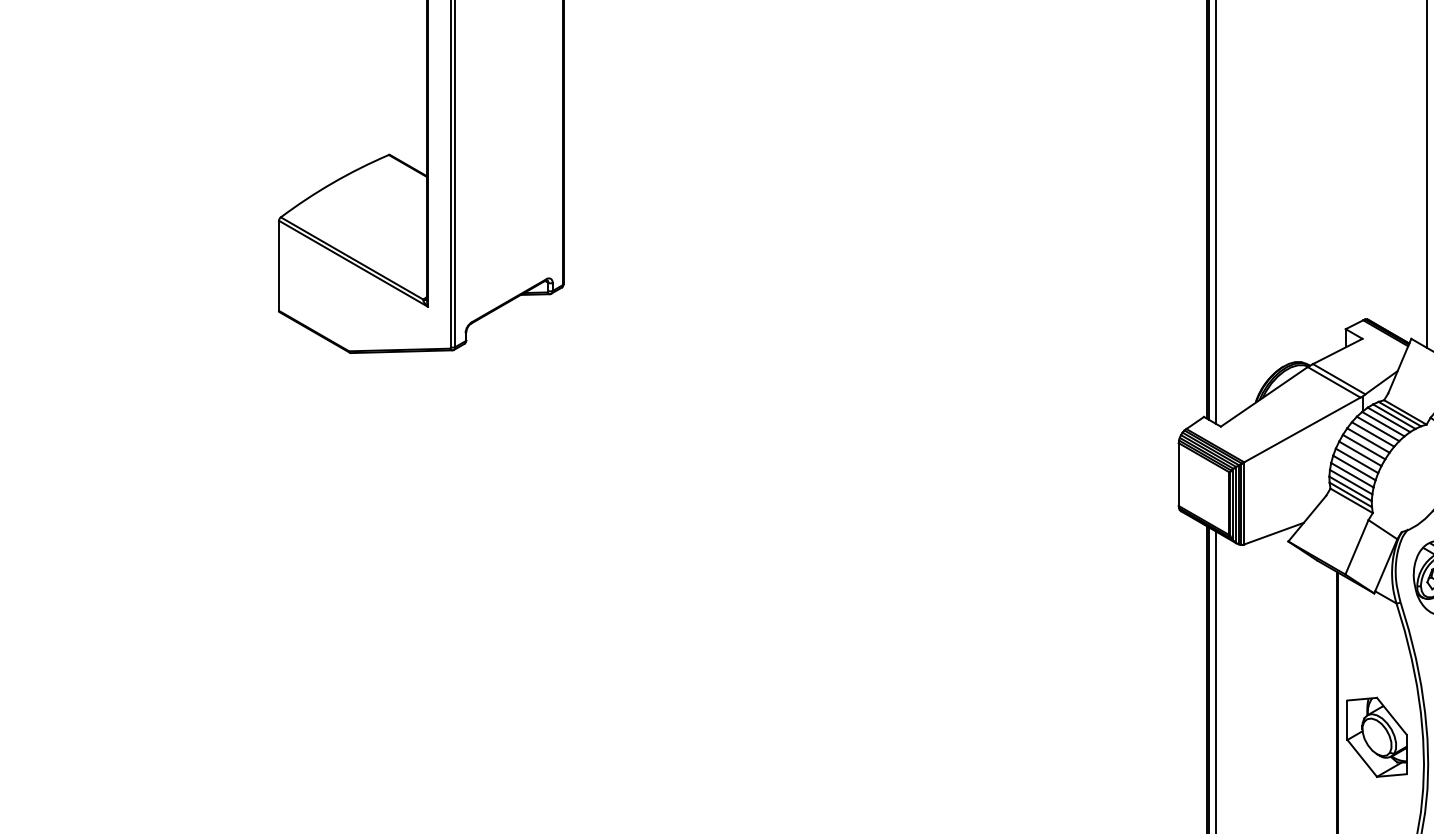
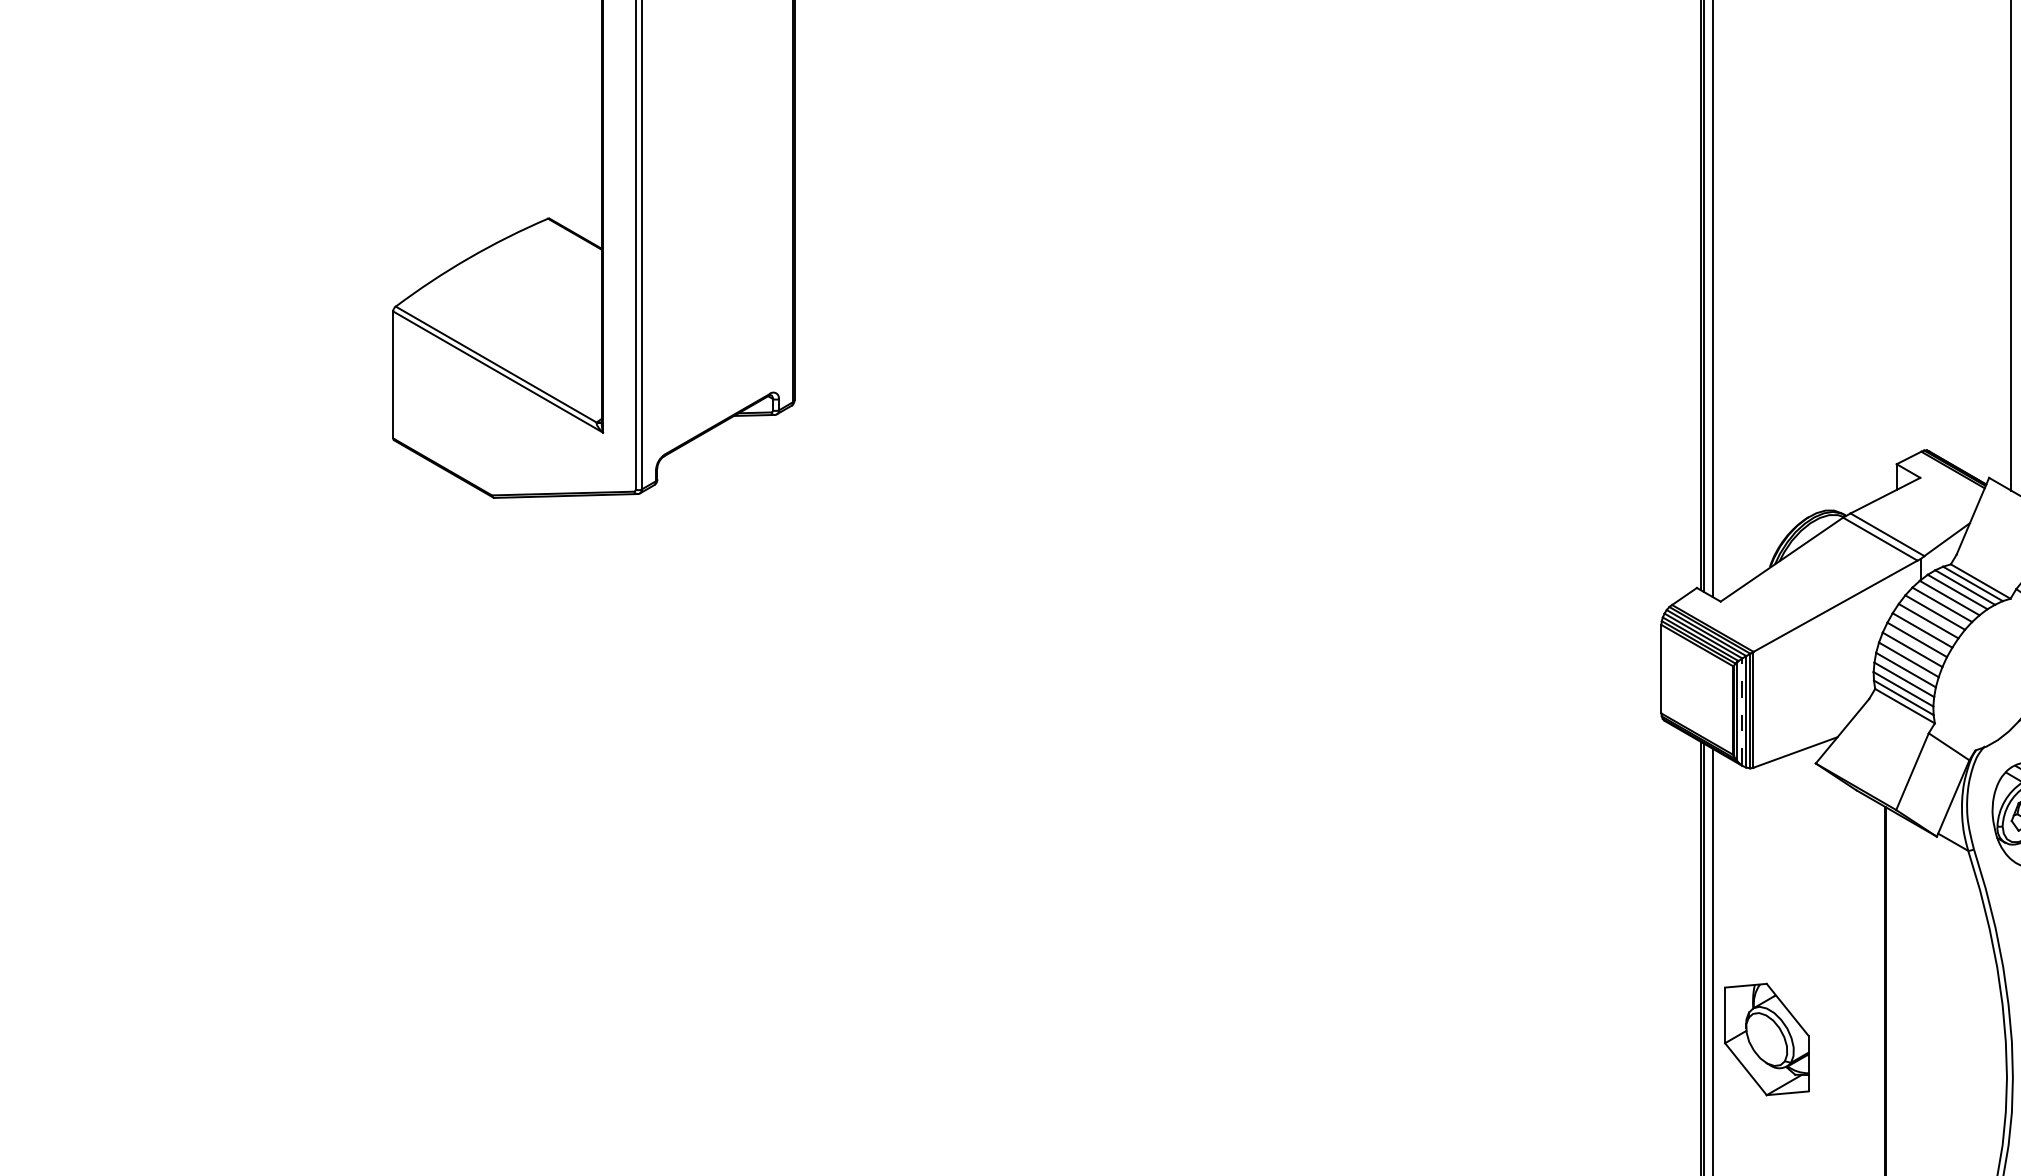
line: (1235, 504) -> (1741, 711), solid -> dashed
part: (1376, 737) -> (1766, 1039), moved

